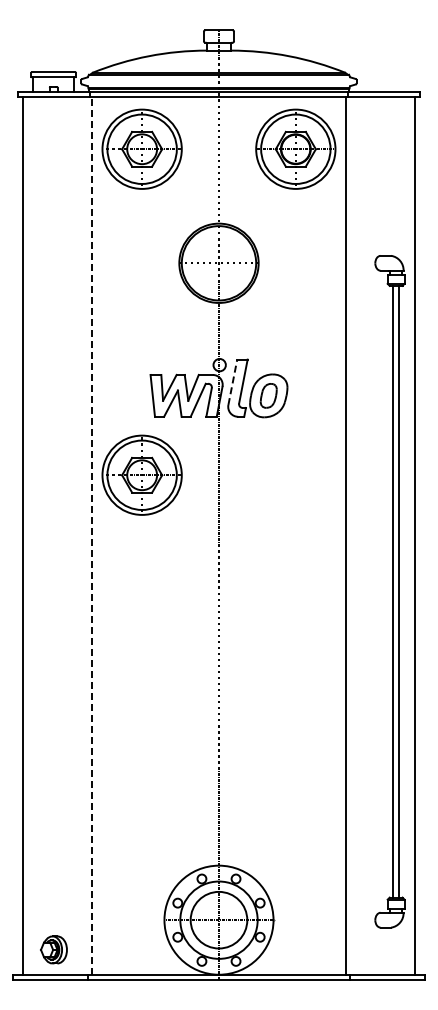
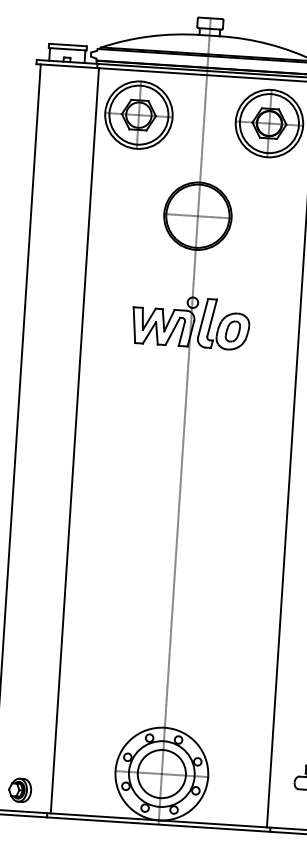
line: (232, 381) -> (202, 317), dashed -> solid
part: (141, 474) -> (120, 391), removed
line: (91, 535) -> (74, 440), dashed -> solid

